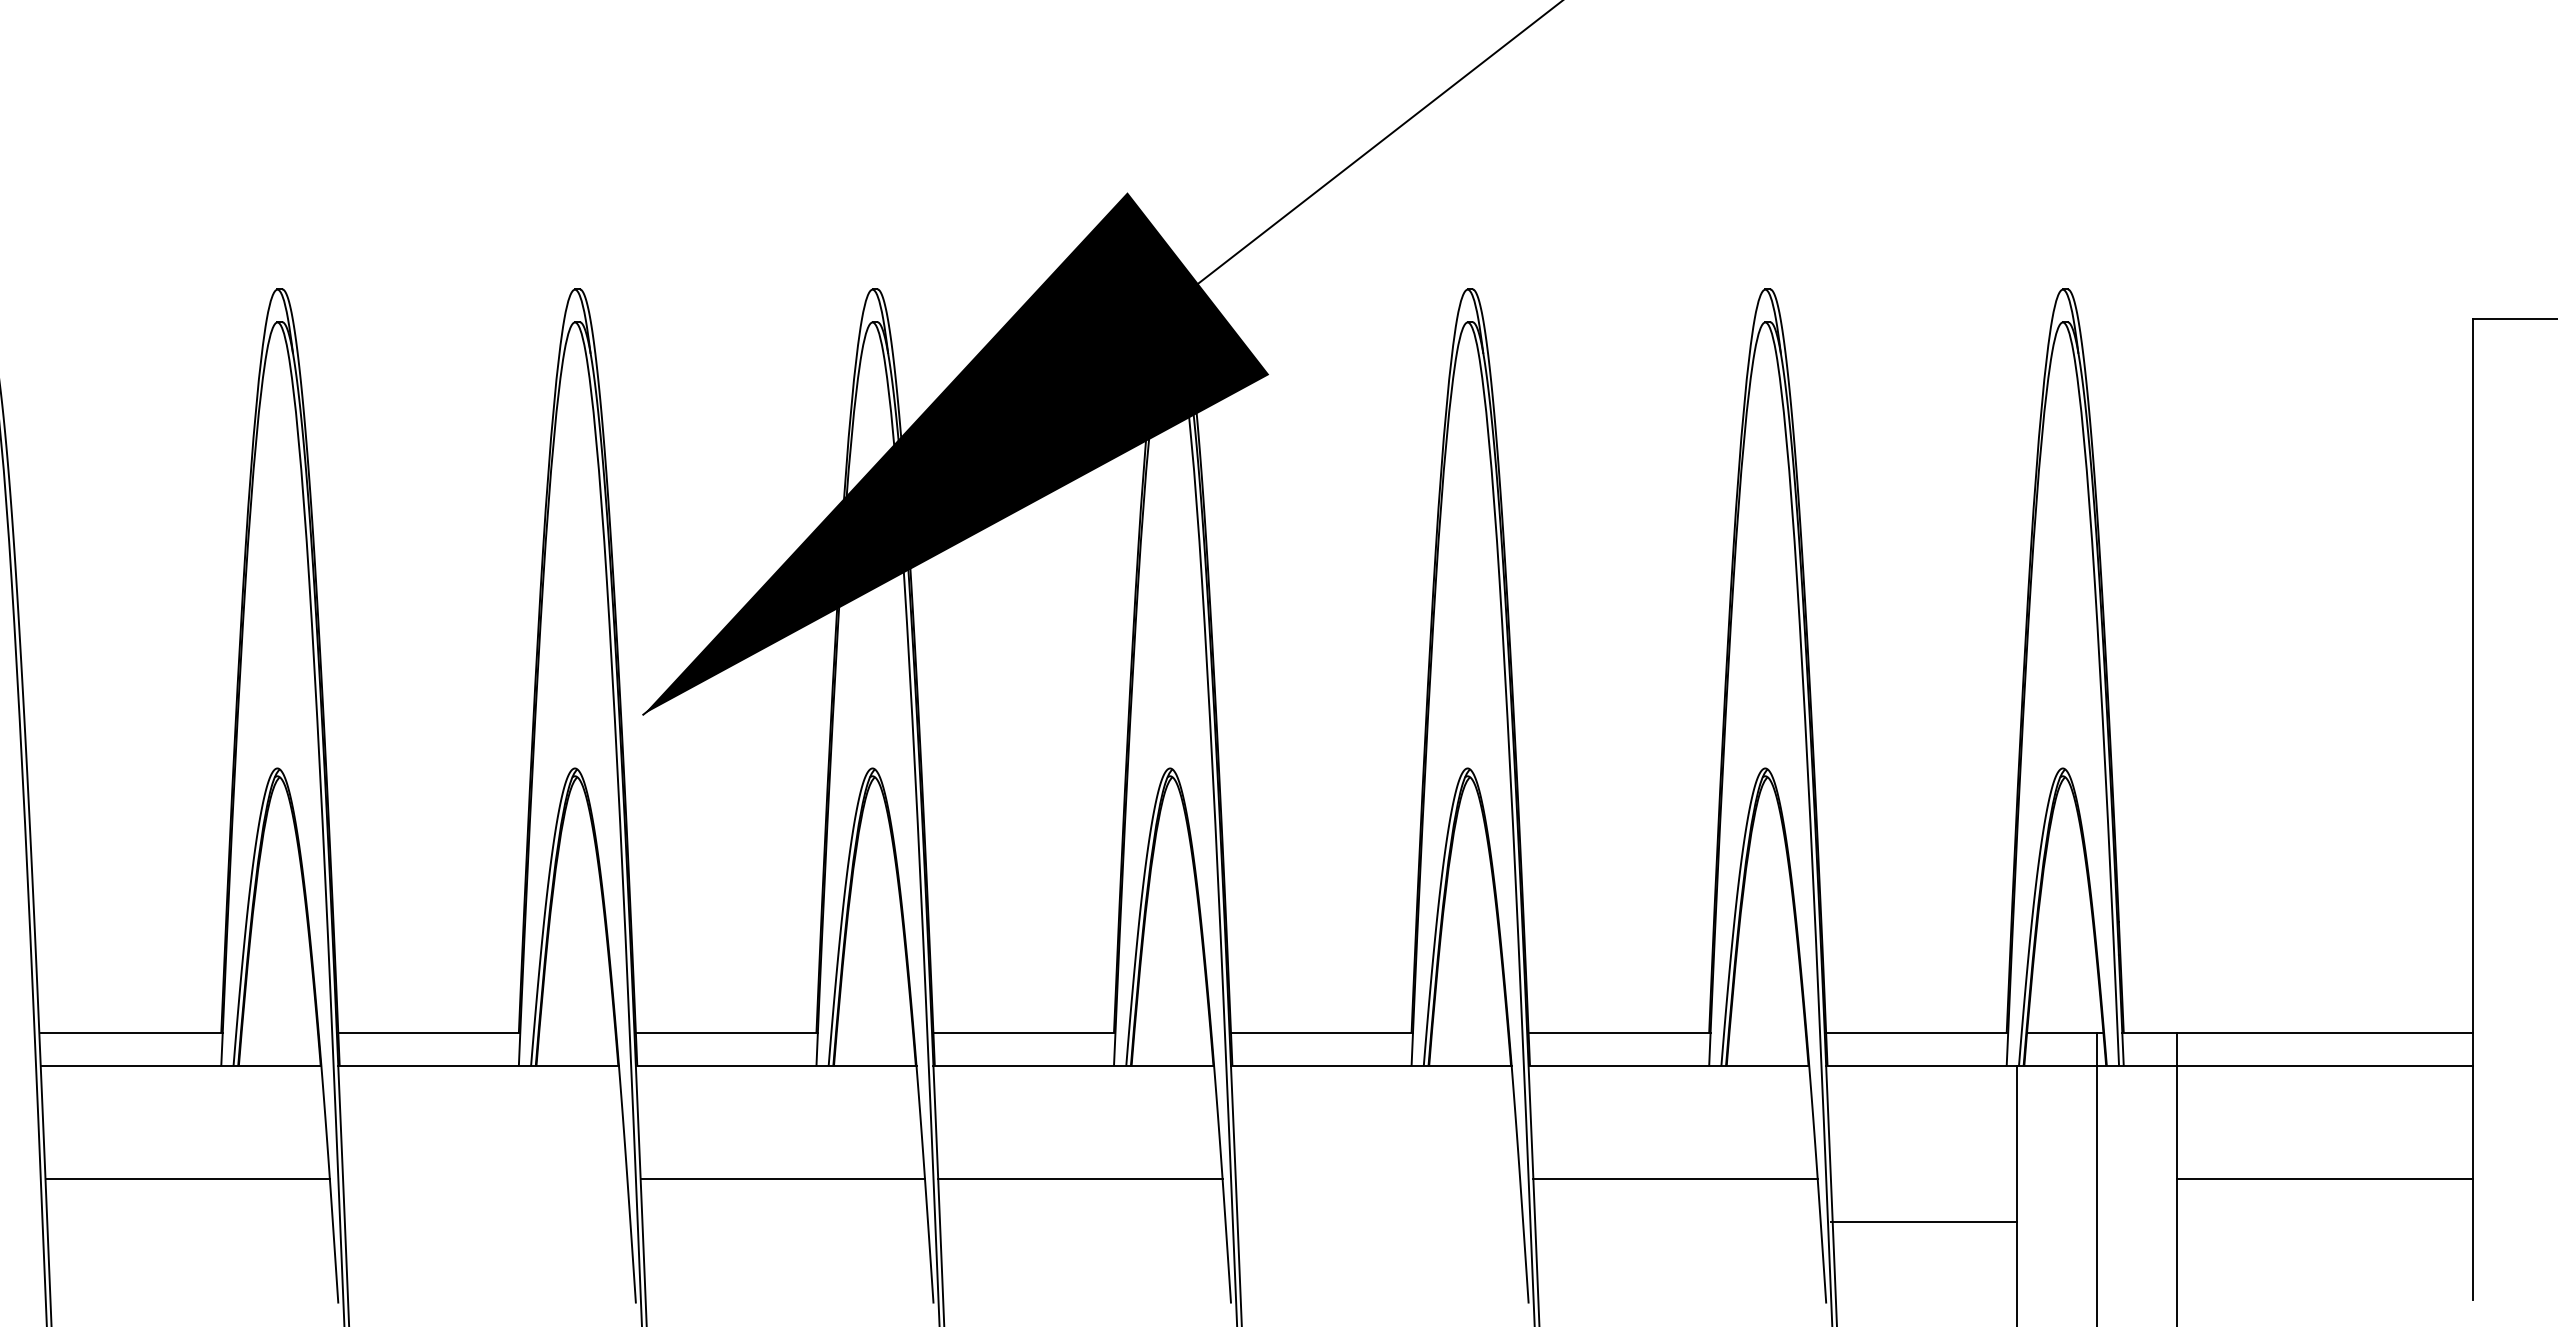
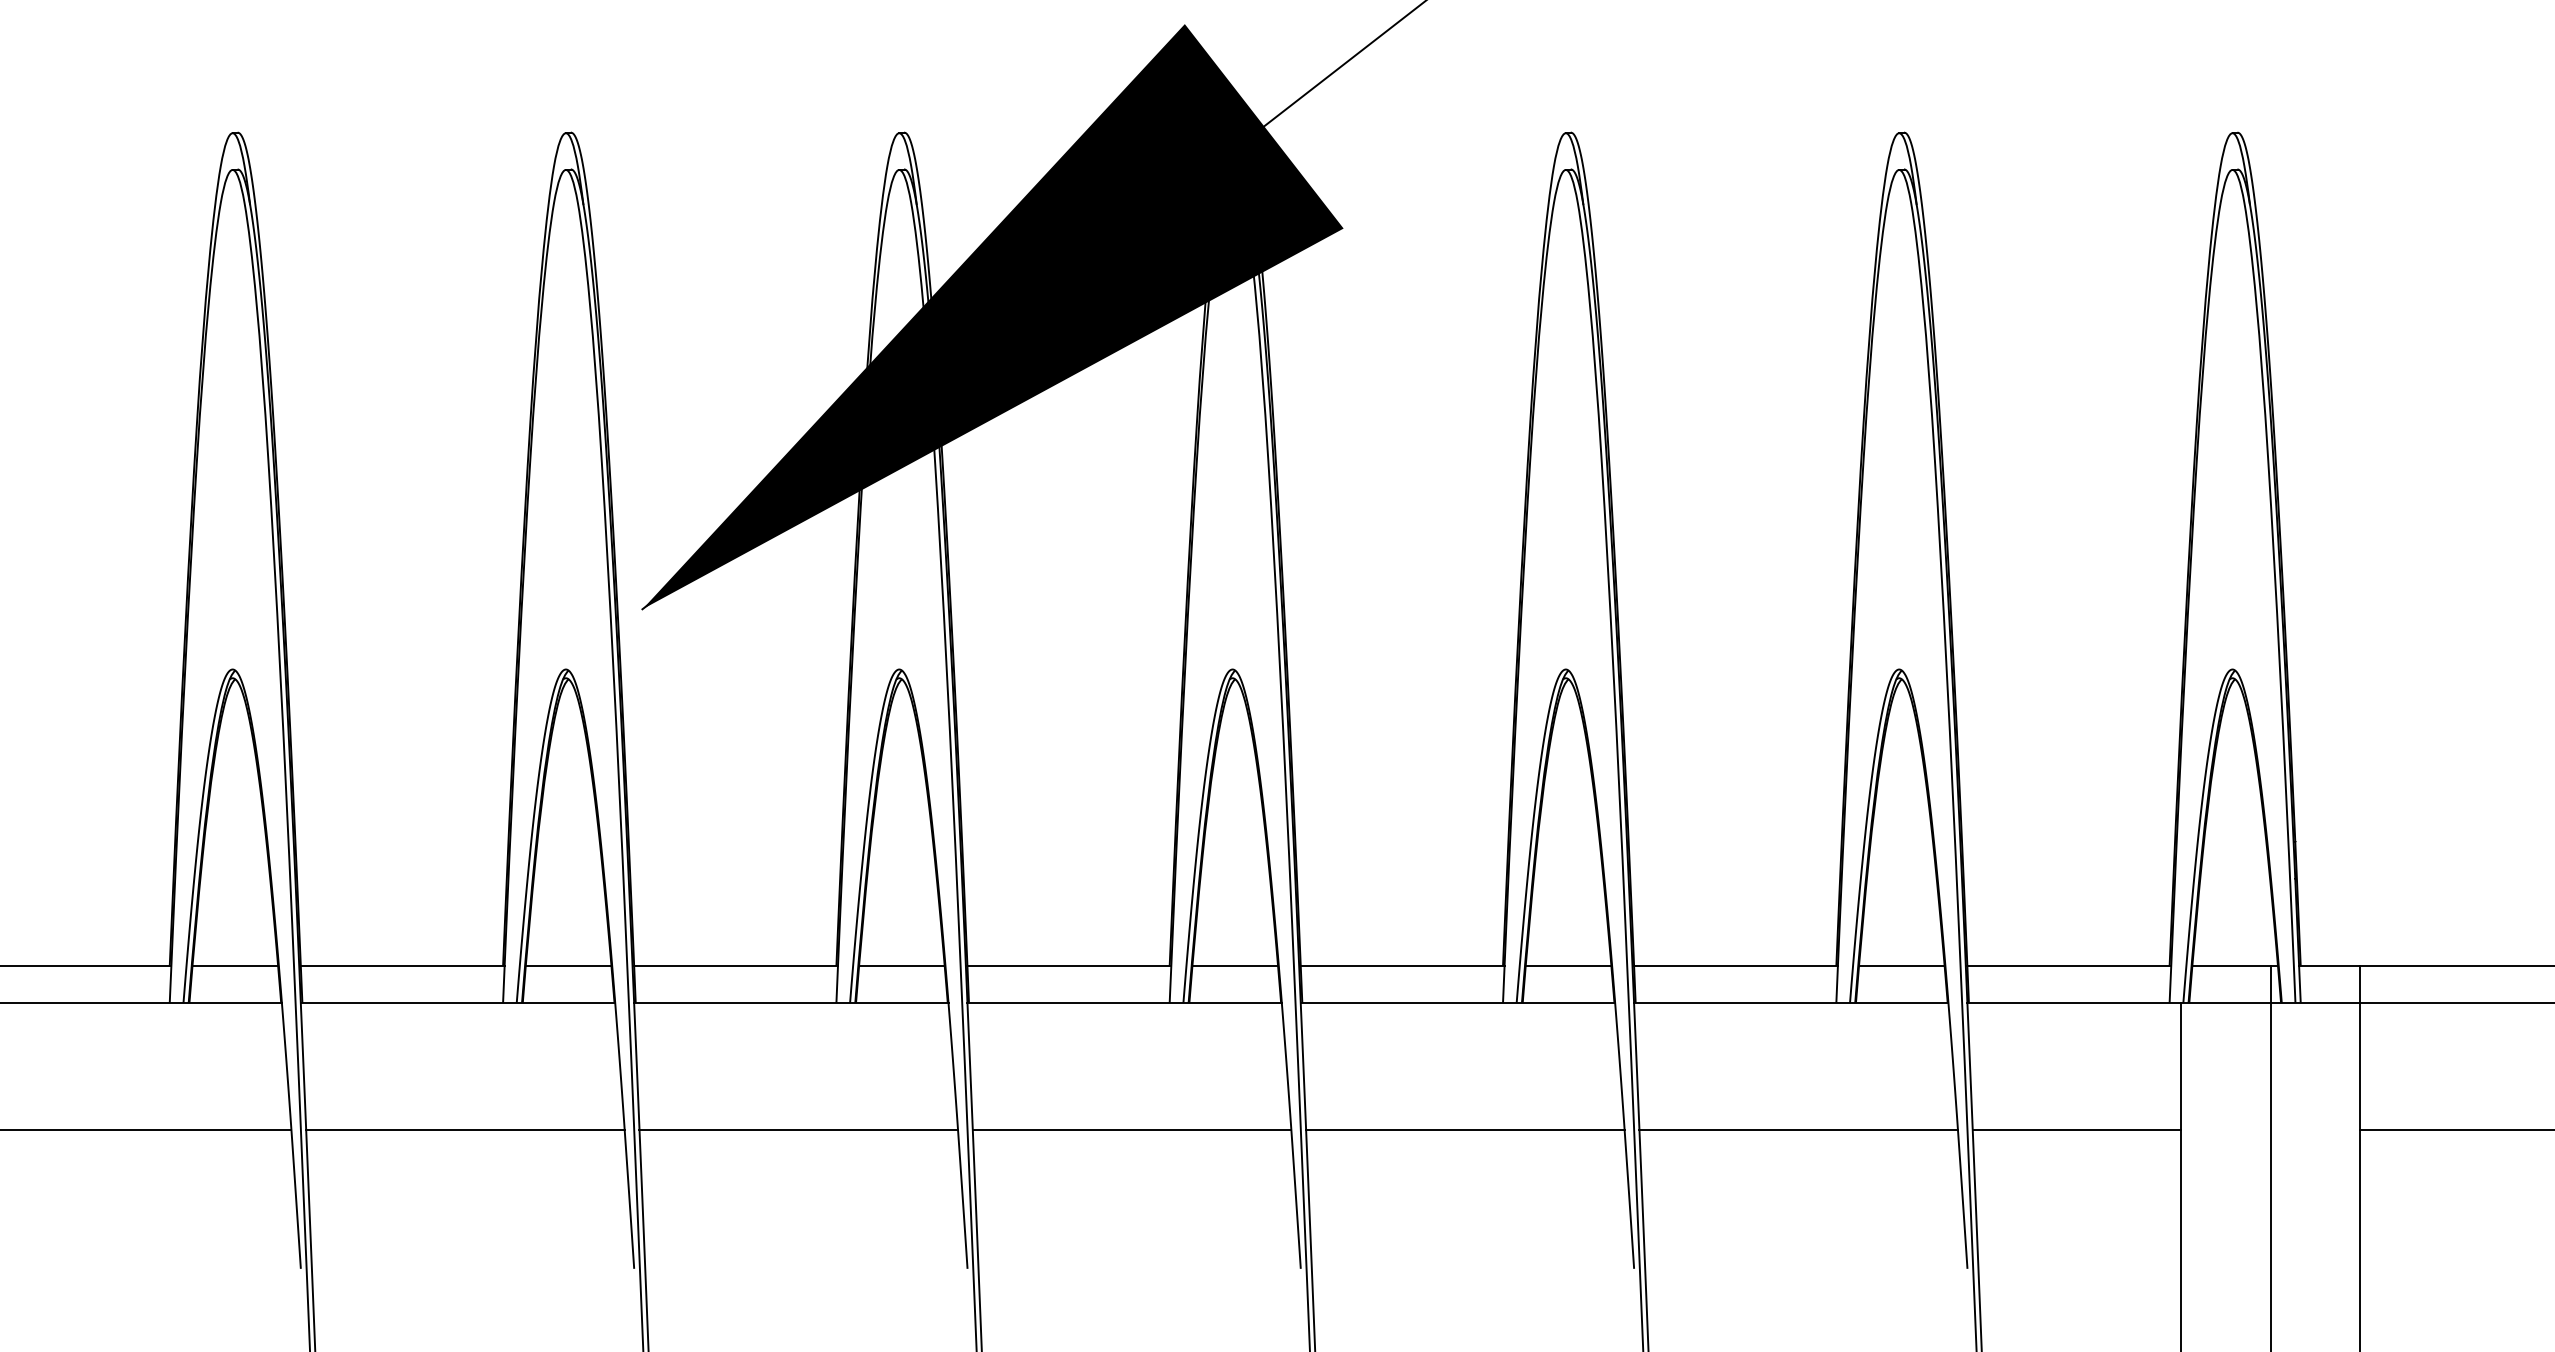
line: (279, 1033) -> (234, 966), added
line: (577, 1033) -> (568, 966), added
line: (874, 1033) -> (901, 966), added
line: (1172, 1033) -> (1235, 966), added
line: (1469, 1033) -> (1567, 966), added
line: (1767, 1033) -> (1901, 966), added
line: (485, 1179) -> (465, 1129), added
line: (1377, 1179) -> (1464, 1129), added
line: (1923, 1222) -> (2076, 1129), moved

